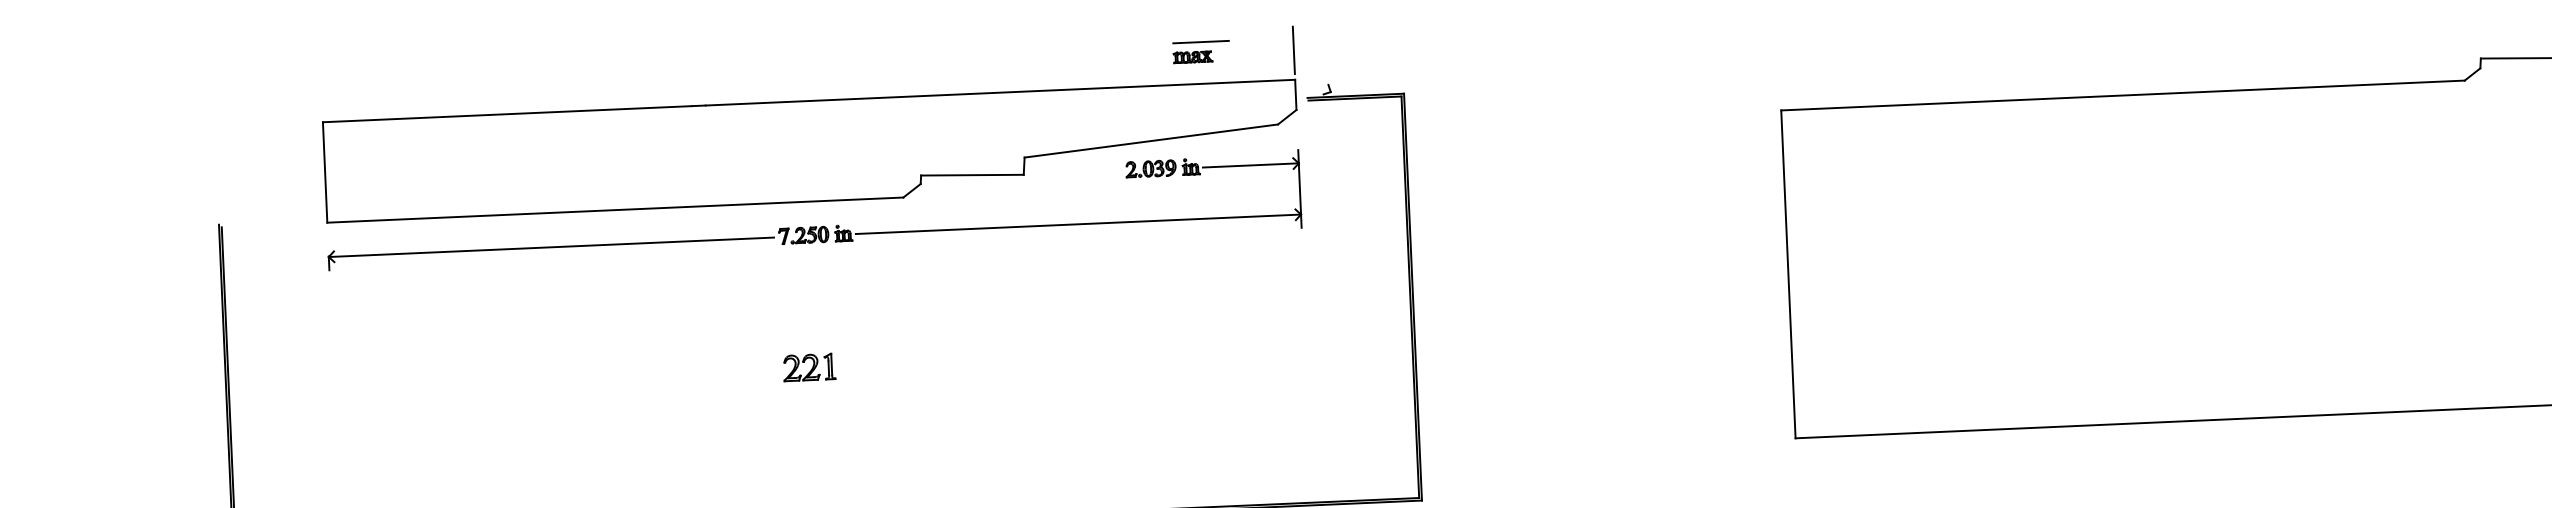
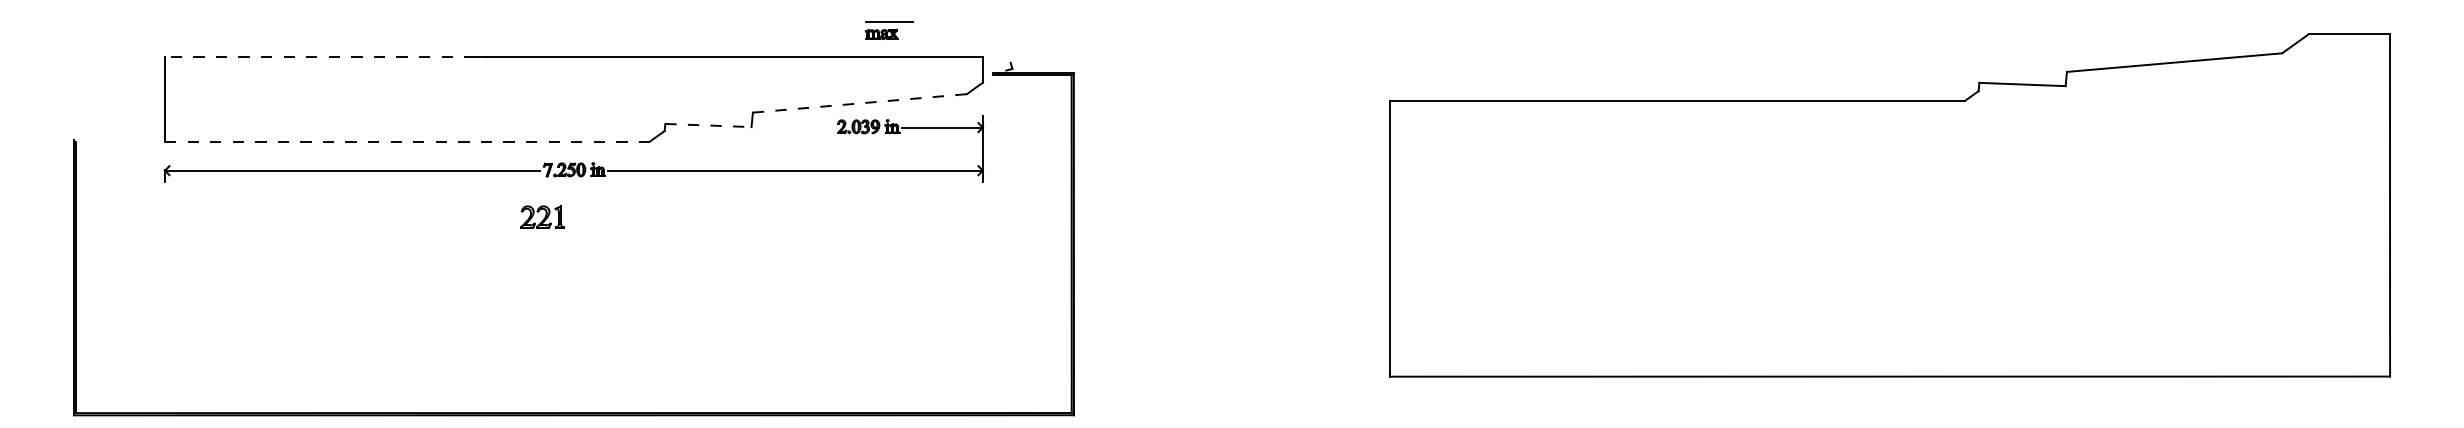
line: (1293, 50) -> (982, 32), removed
part: (1200, 52) -> (888, 30), moved
line: (506, 114) -> (319, 57), solid -> dashed
line: (1152, 141) -> (860, 103), solid -> dashed
line: (972, 175) -> (708, 125), solid -> dashed
line: (615, 209) -> (407, 141), solid -> dashed
part: (809, 366) -> (542, 216), moved

